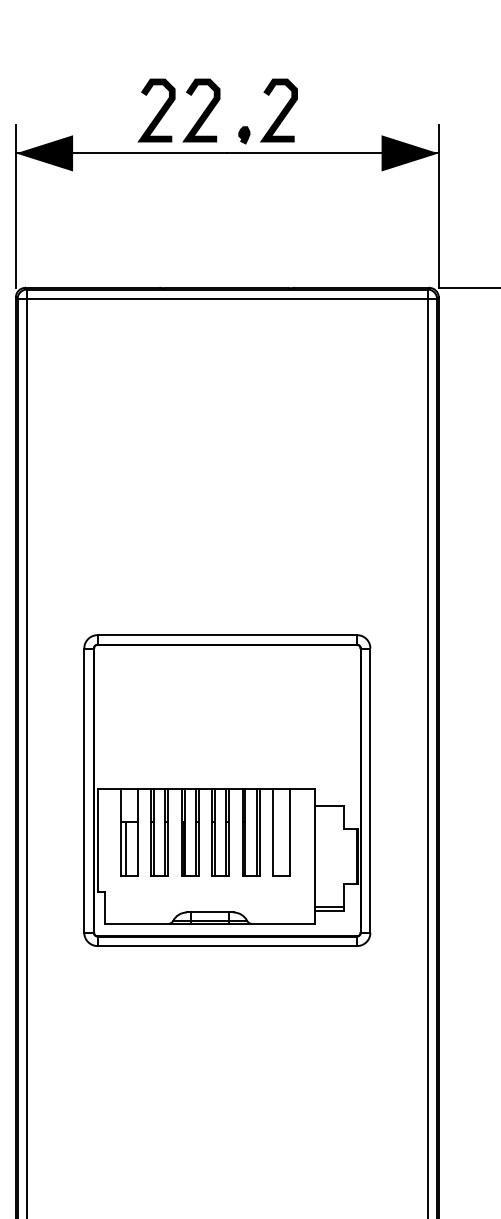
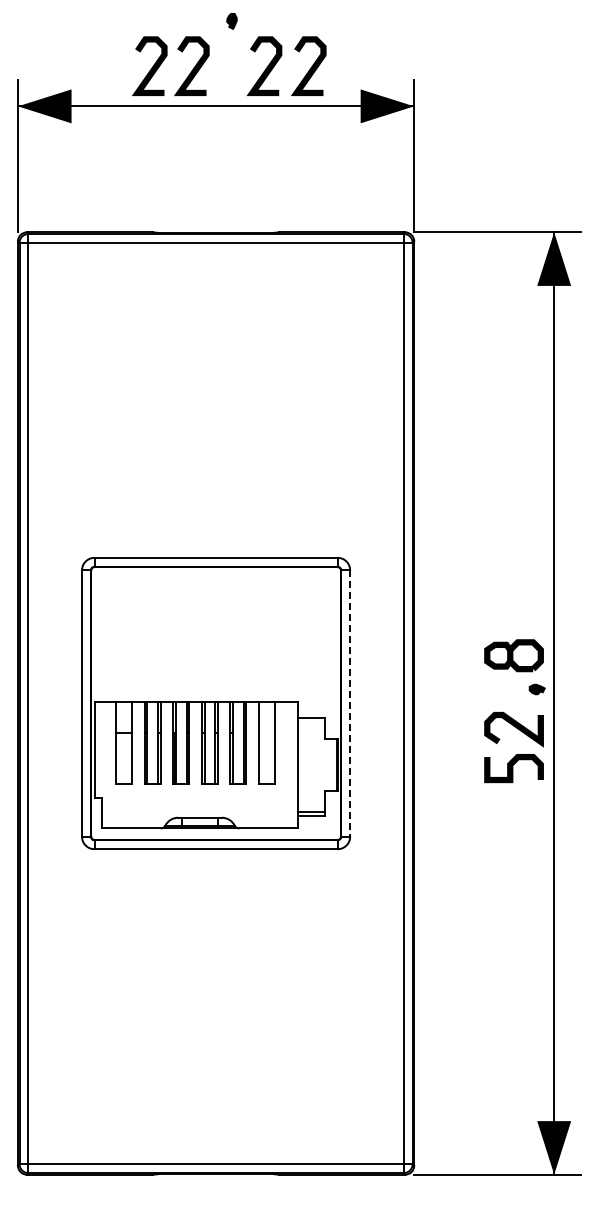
curve: (328, 111) -> (310, 67), added
part: (243, 135) -> (231, 21), moved
line: (370, 791) -> (350, 704), solid -> dashed
line: (126, 848) -> (121, 757), removed

